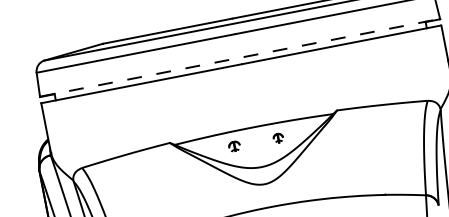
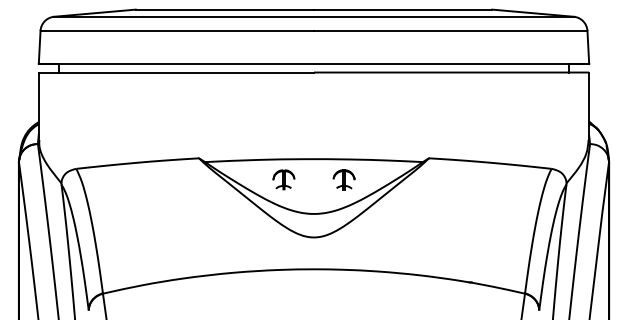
line: (240, 57) -> (314, 63), dashed -> solid
part: (277, 137) -> (343, 179), size x1.67
part: (234, 146) -> (283, 179), size x1.43

